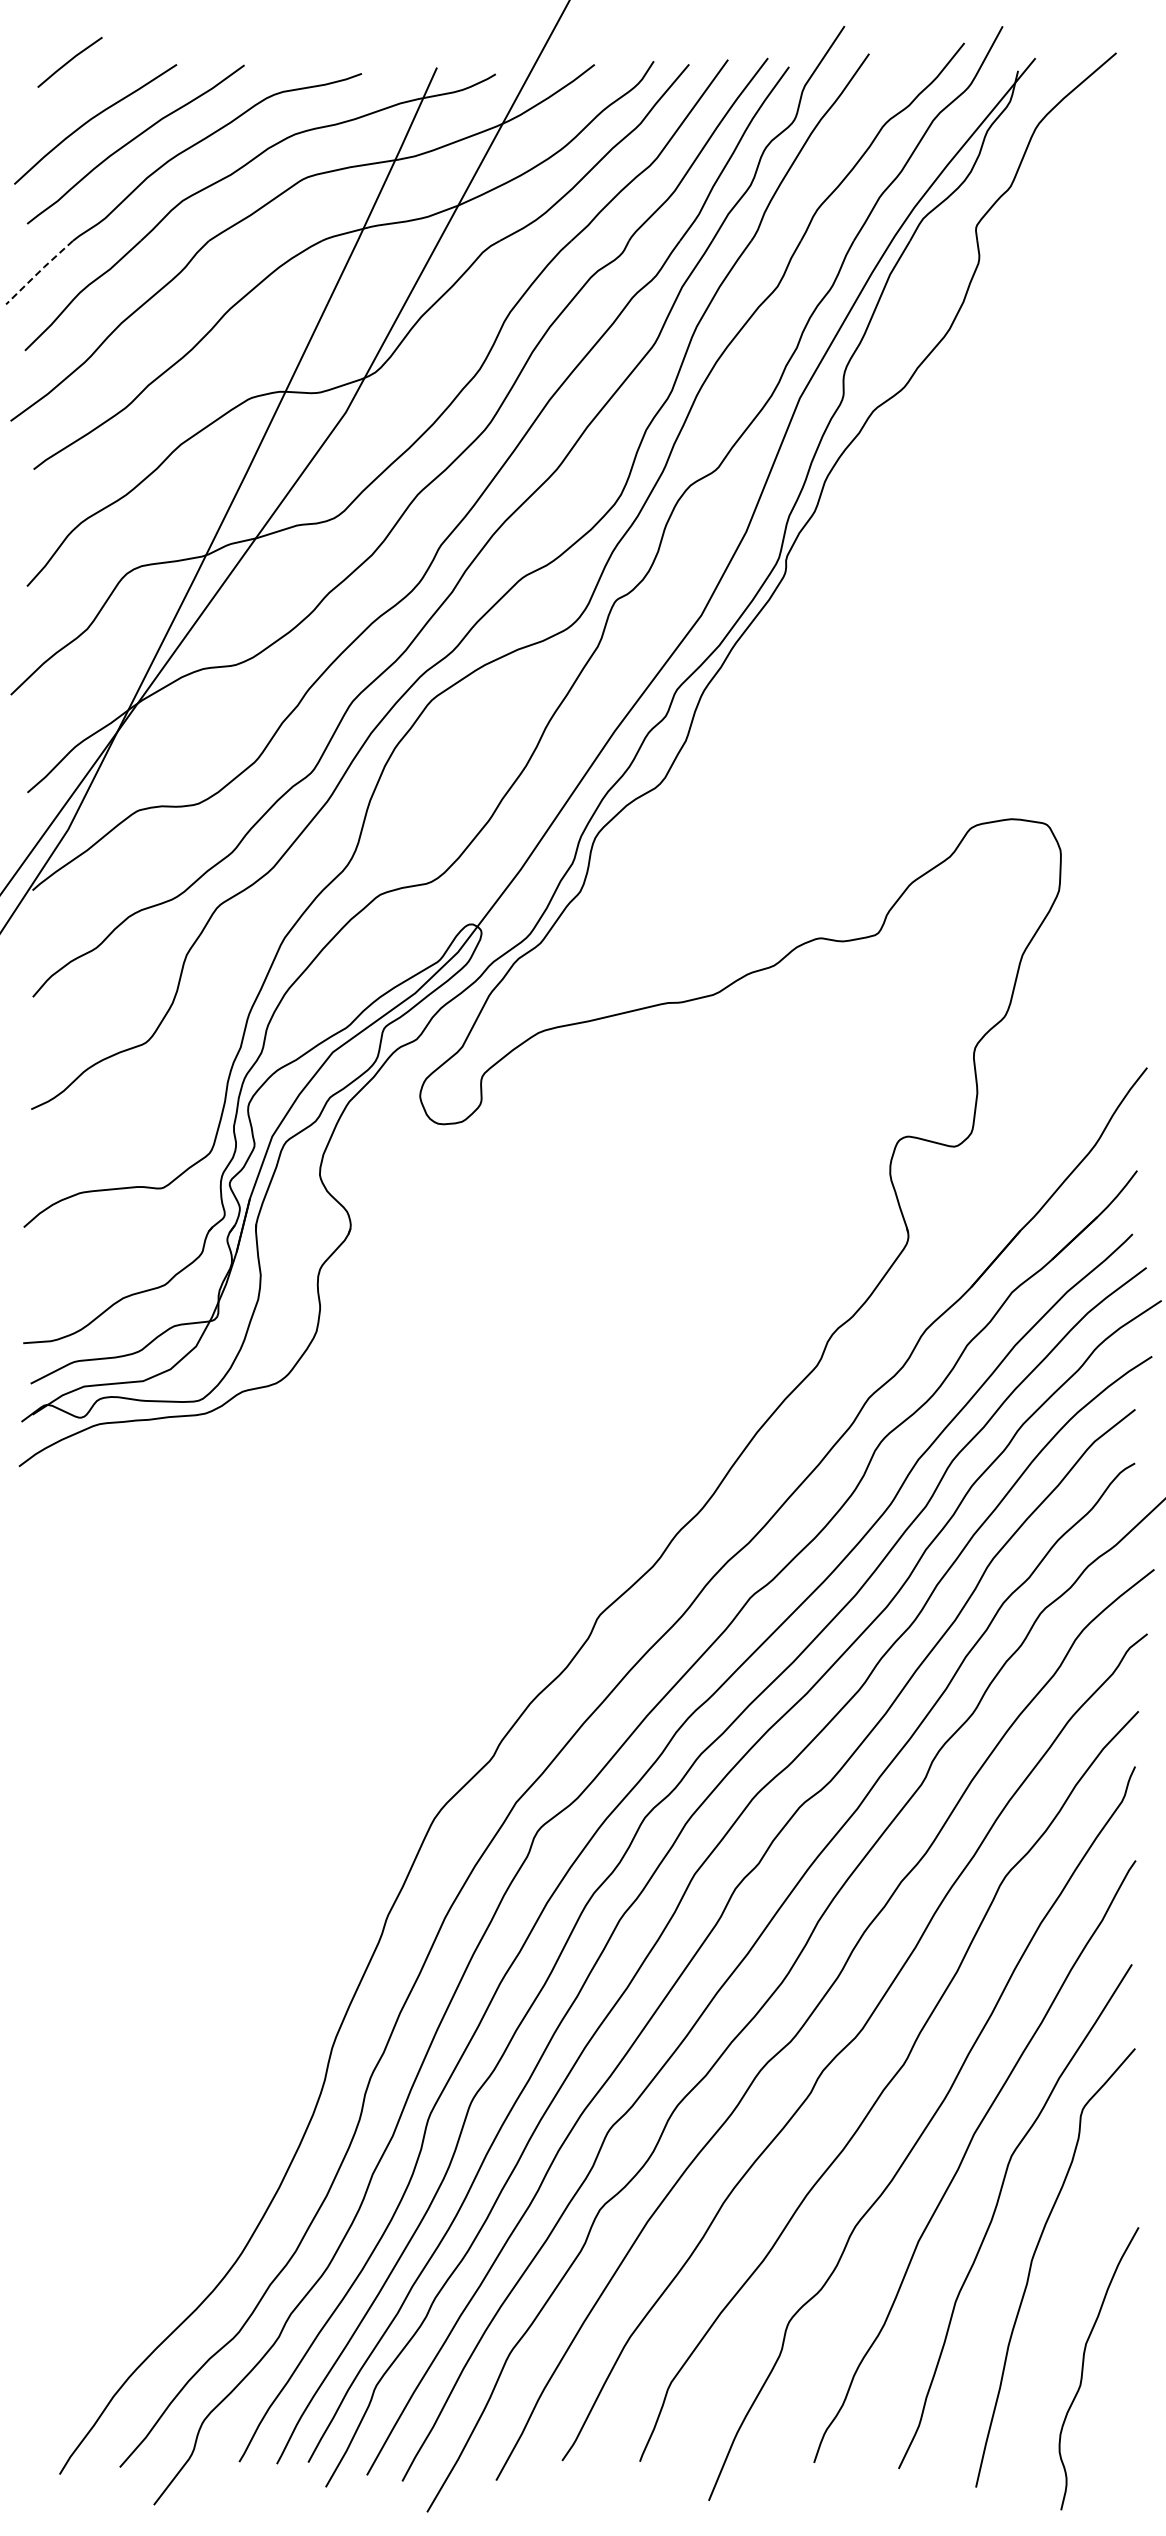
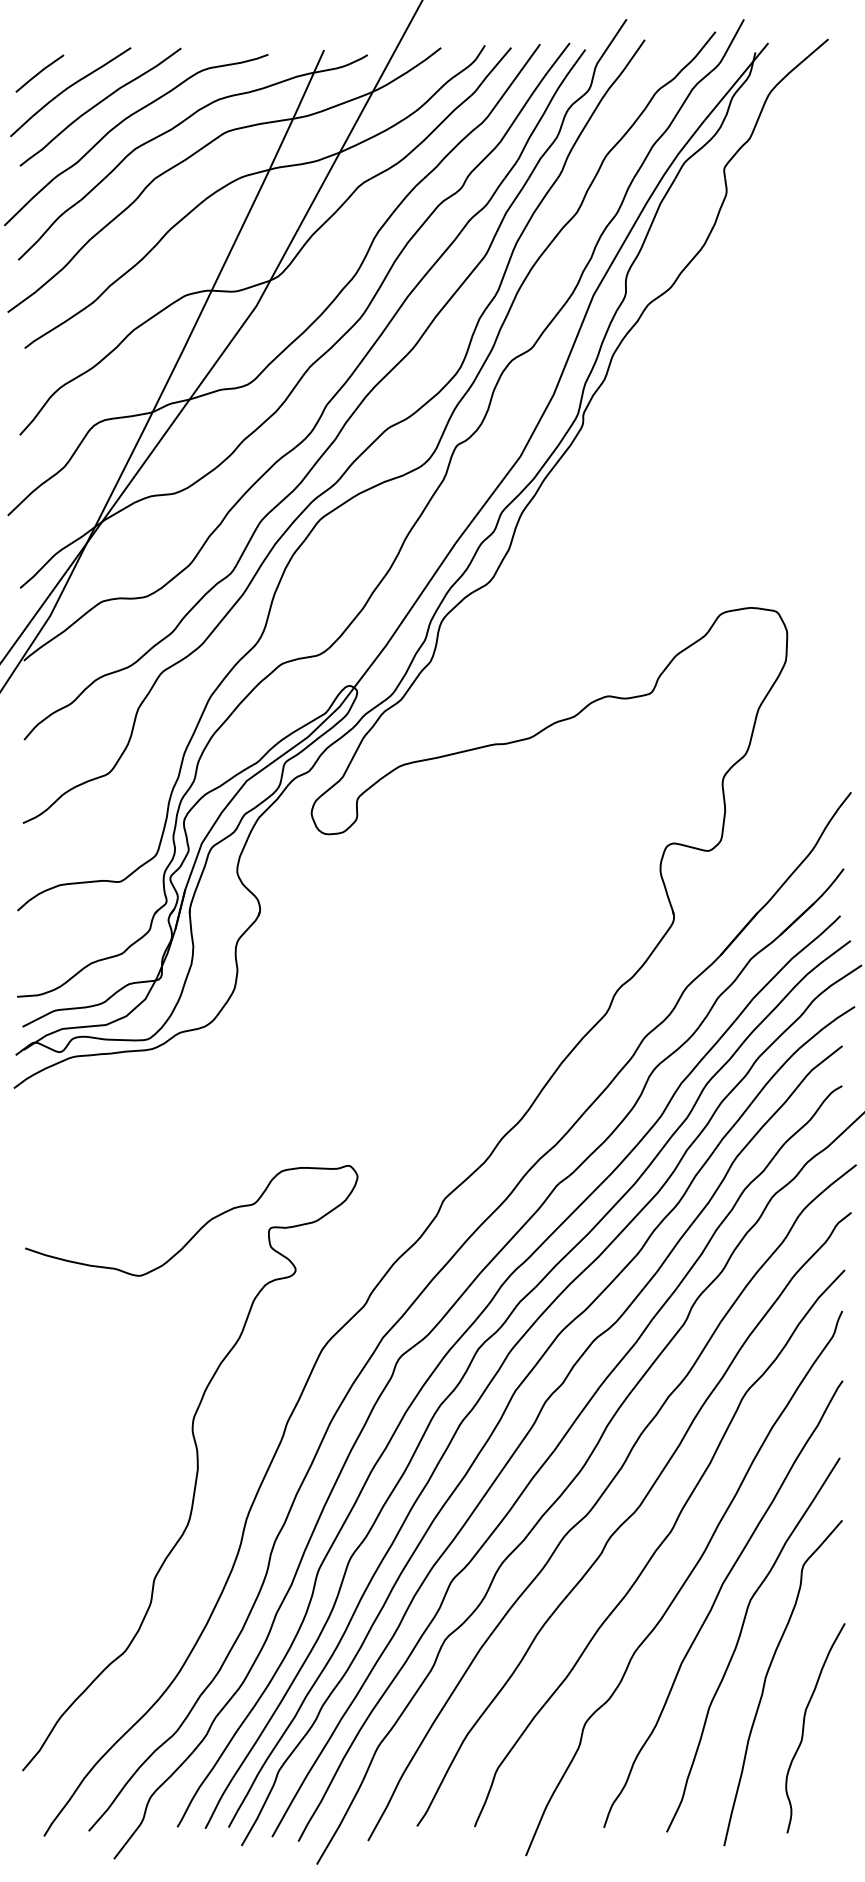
line: (69, 61) -> (39, 72), moved
line: (39, 272) -> (29, 202), dashed -> solid
curve: (265, 1978) -> (196, 1468), added
curve: (1083, 2368) -> (803, 1728), moved

